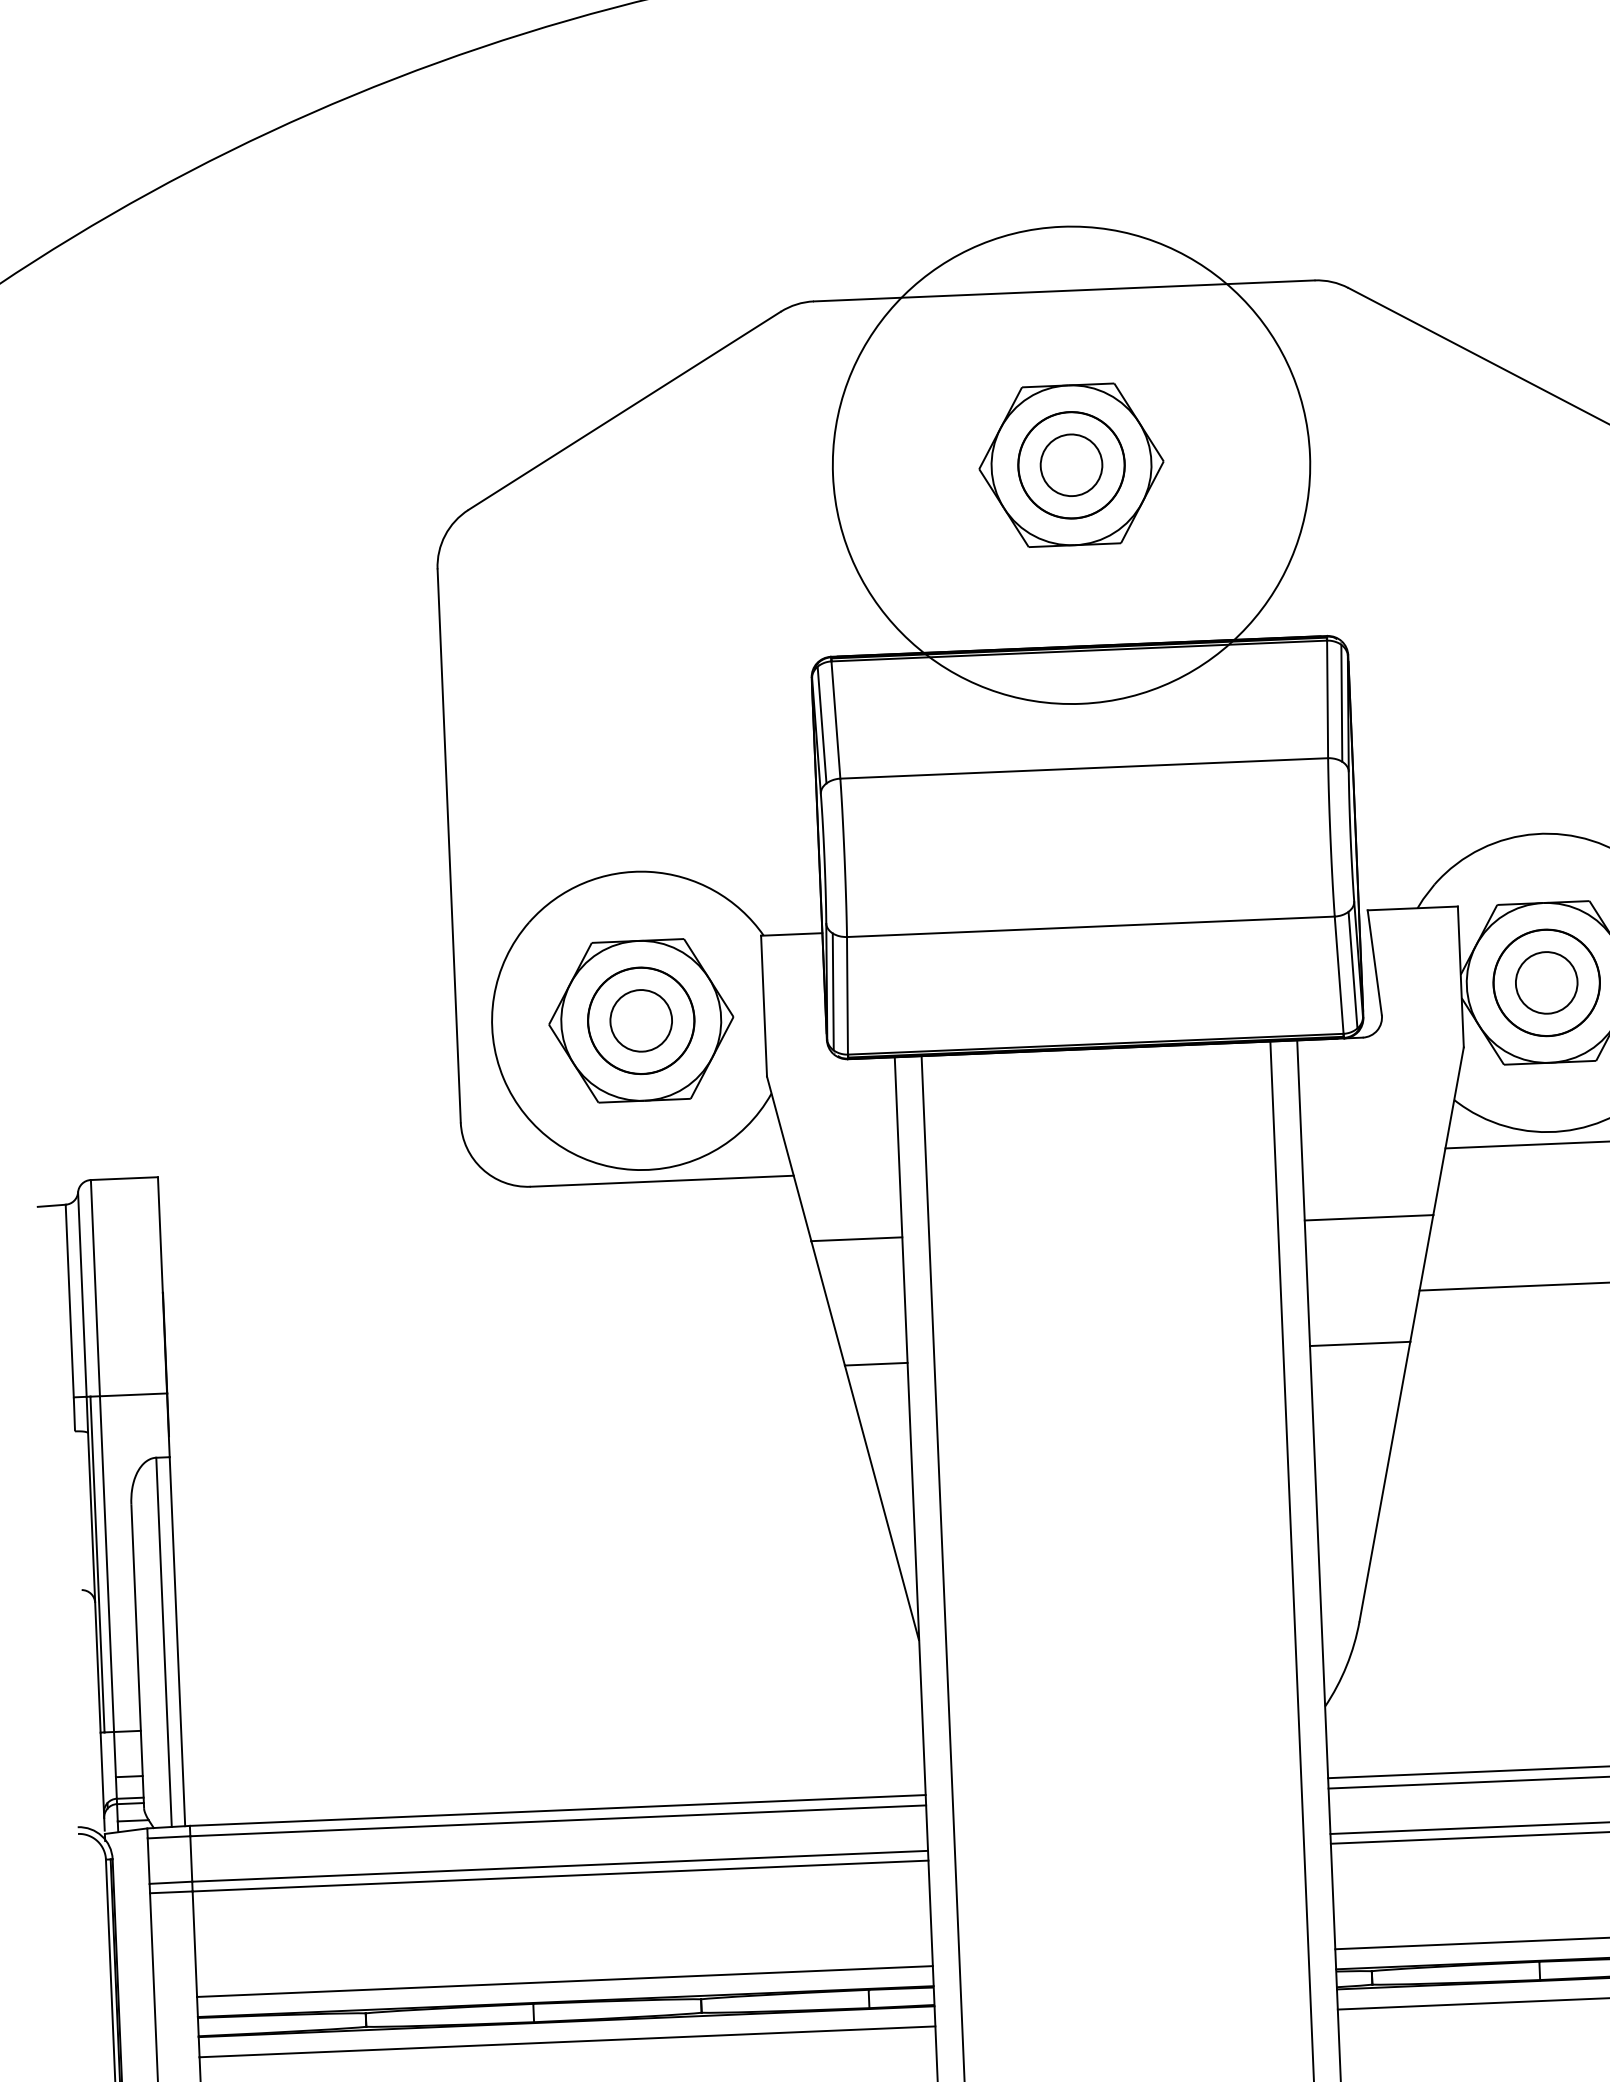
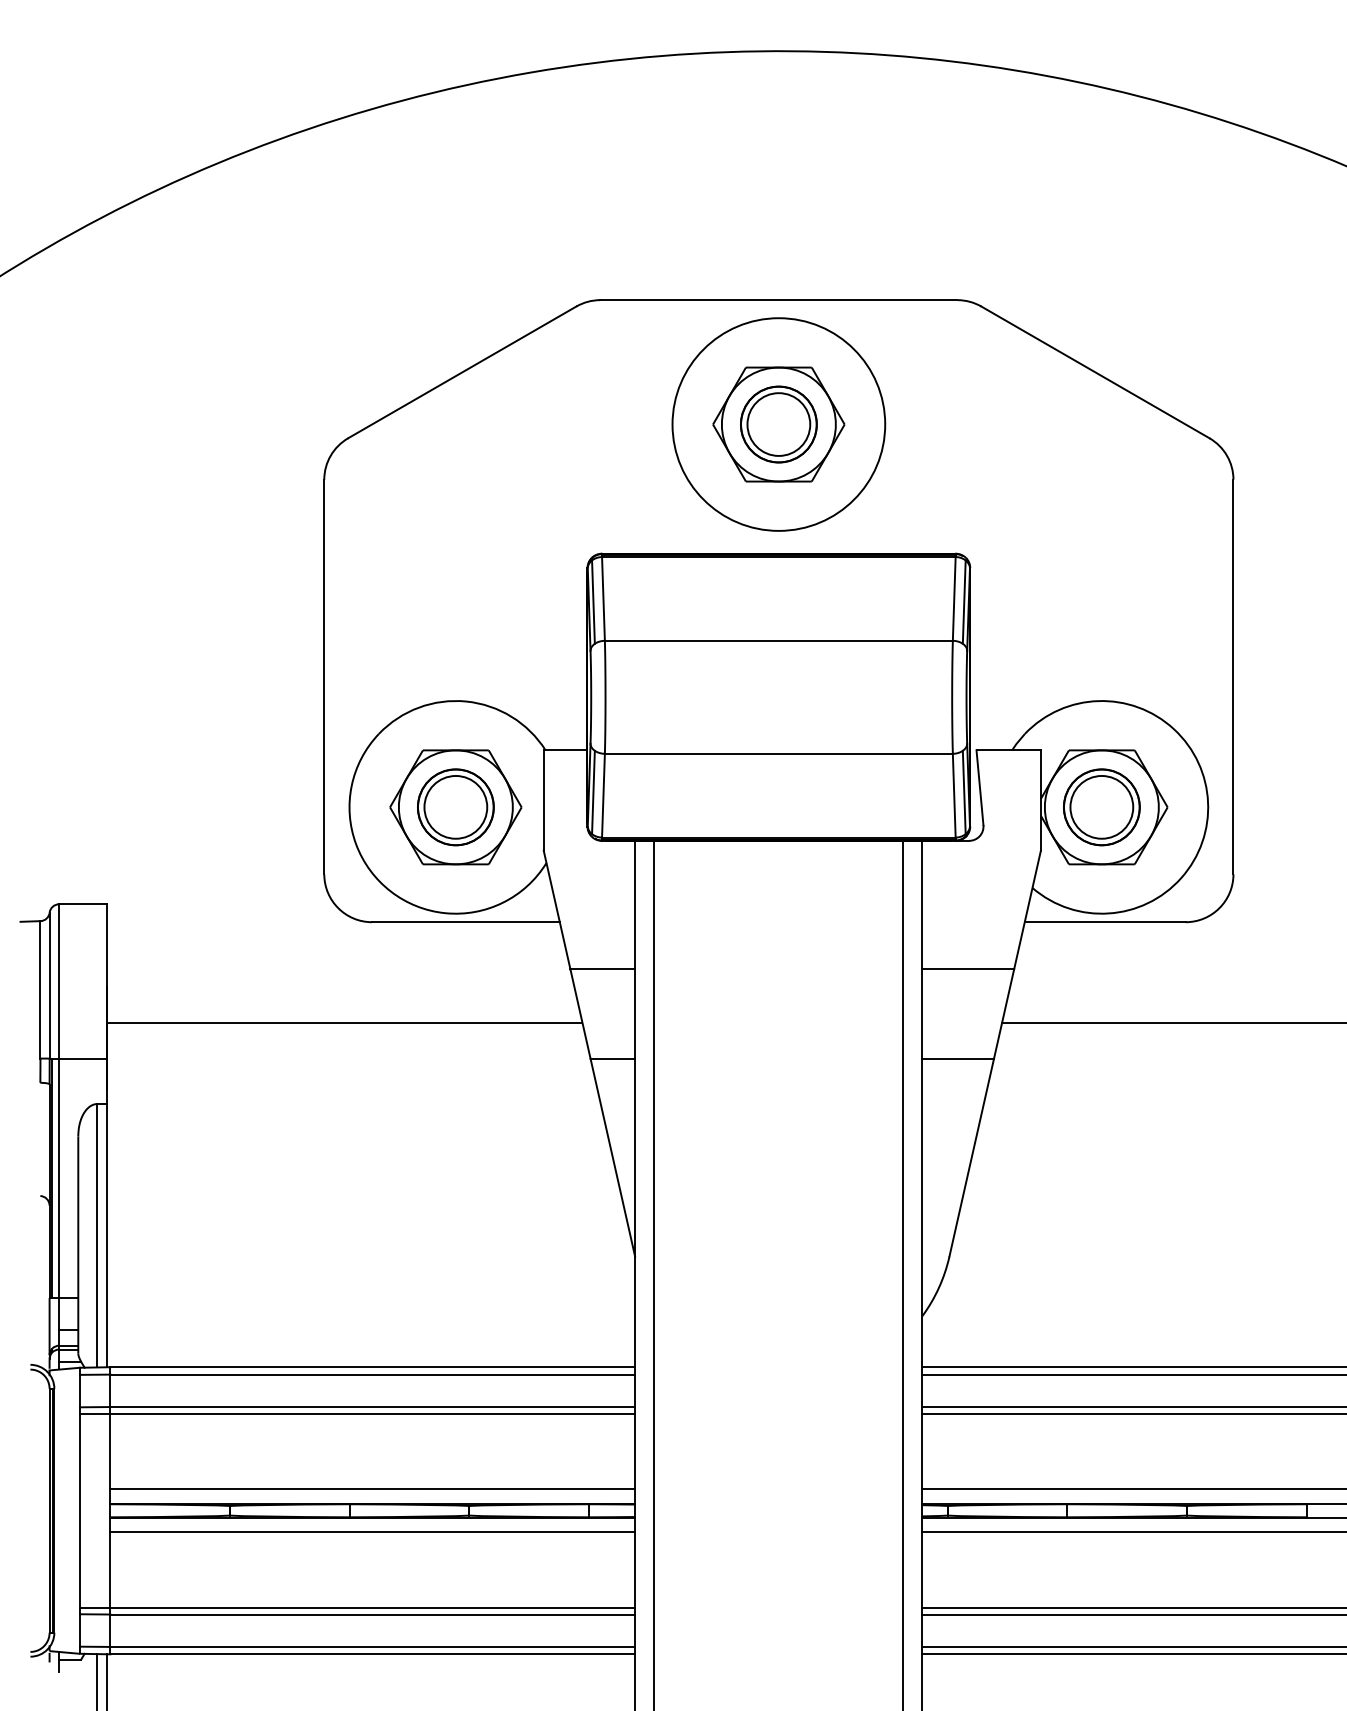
circle: (1071, 465) -> (778, 424), size x0.62
circle: (1071, 465) -> (778, 424), size x1.43
circle: (1546, 981) -> (1101, 806), size x1.43
circle: (640, 1019) -> (455, 806), size x1.43
line: (497, 1328) -> (344, 1022), added

